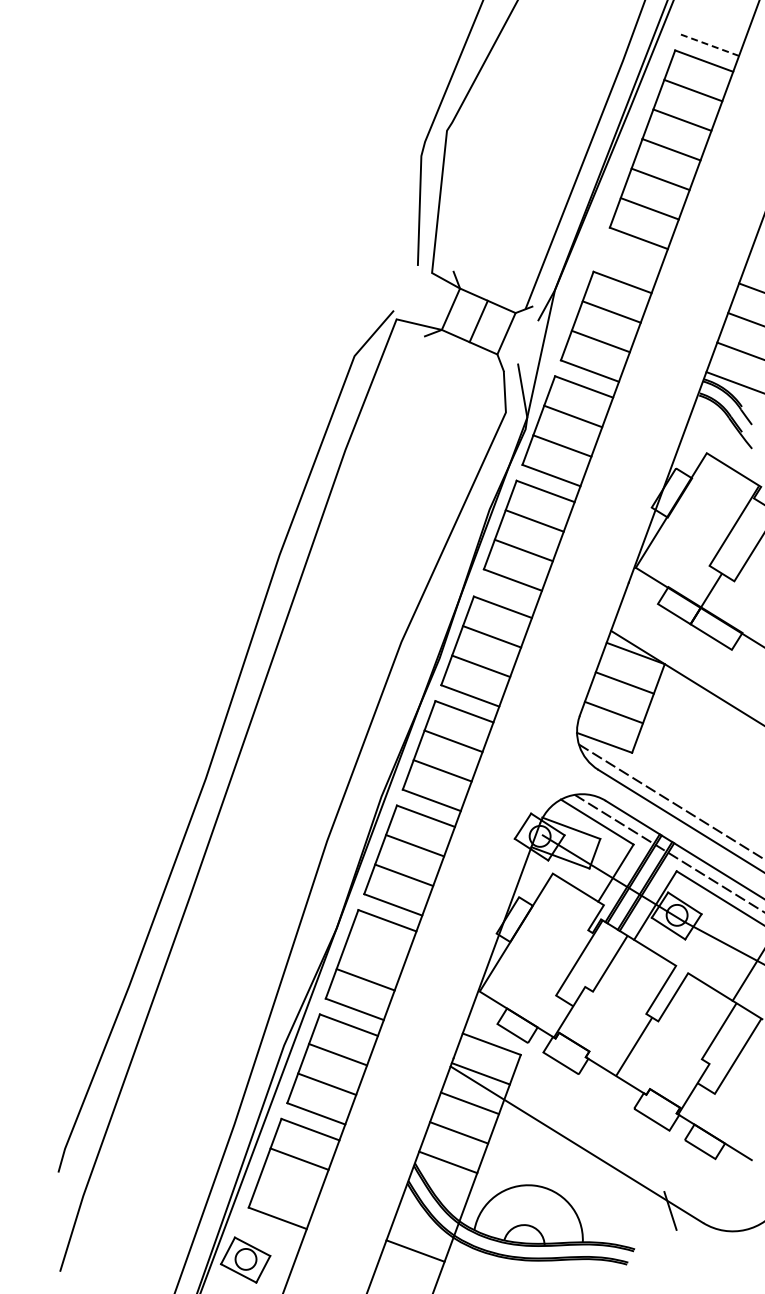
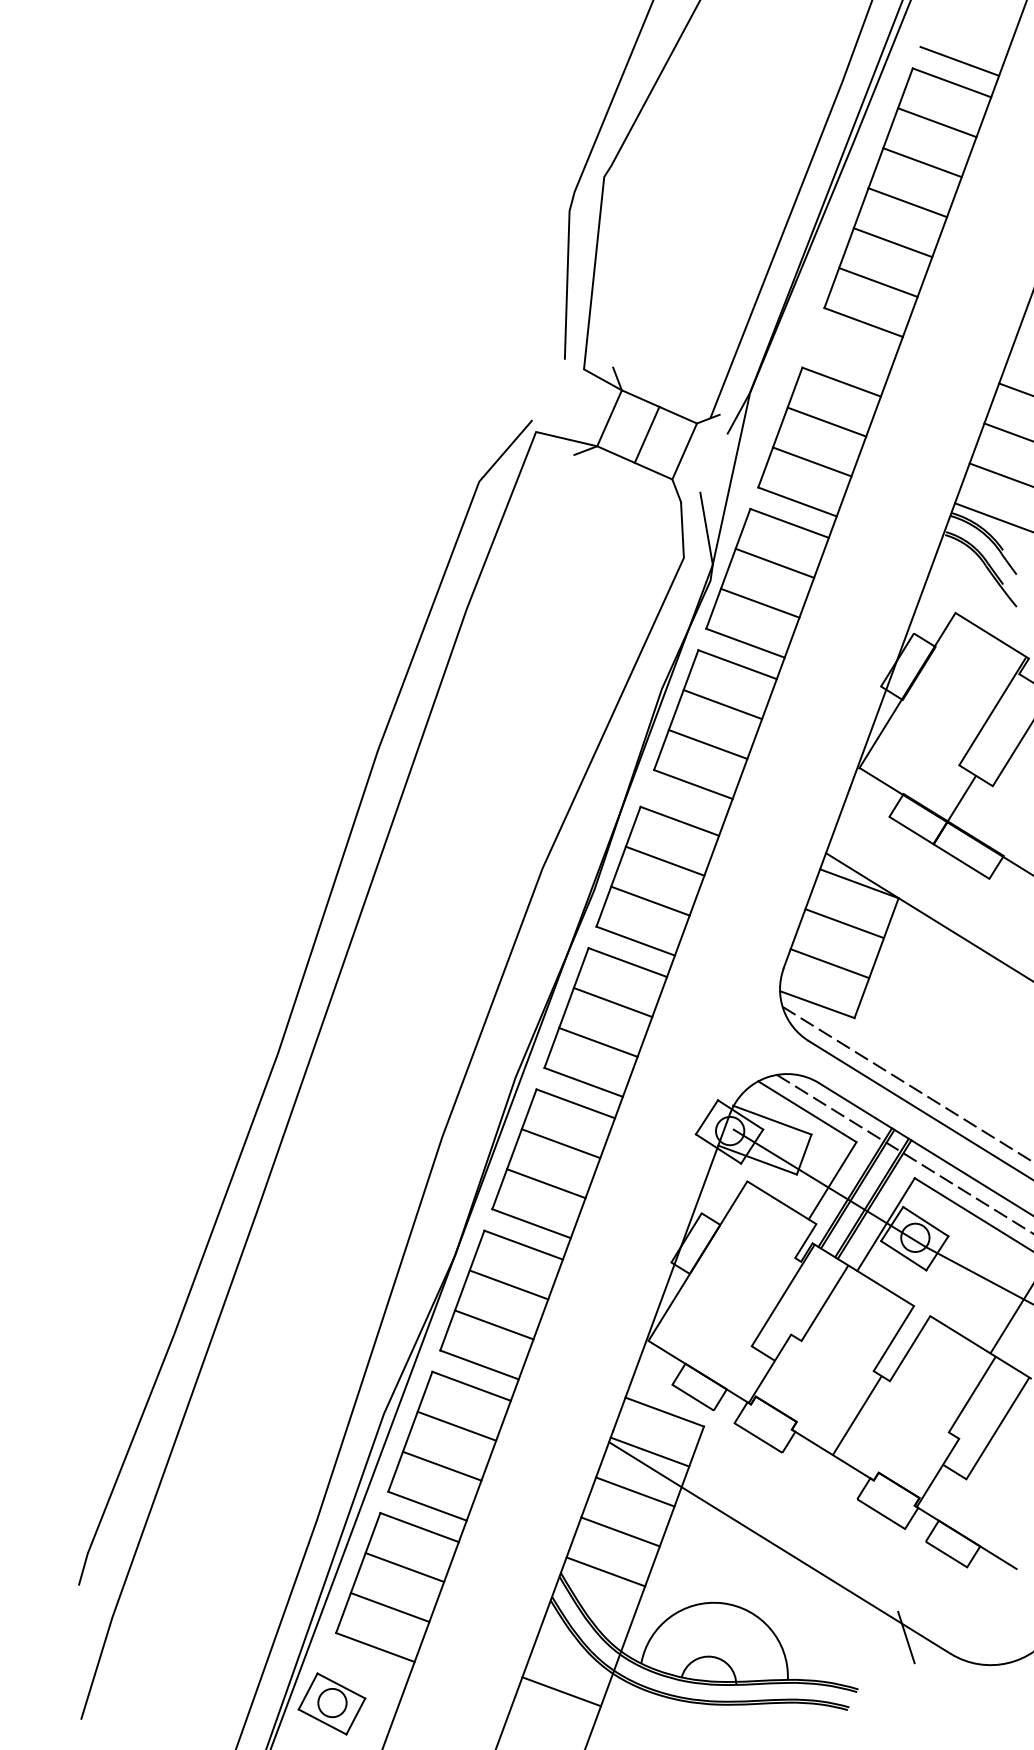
line: (710, 45) -> (960, 61), dashed -> solid
line: (376, 949) -> (508, 1284), added
line: (288, 1188) -> (389, 1607), added

